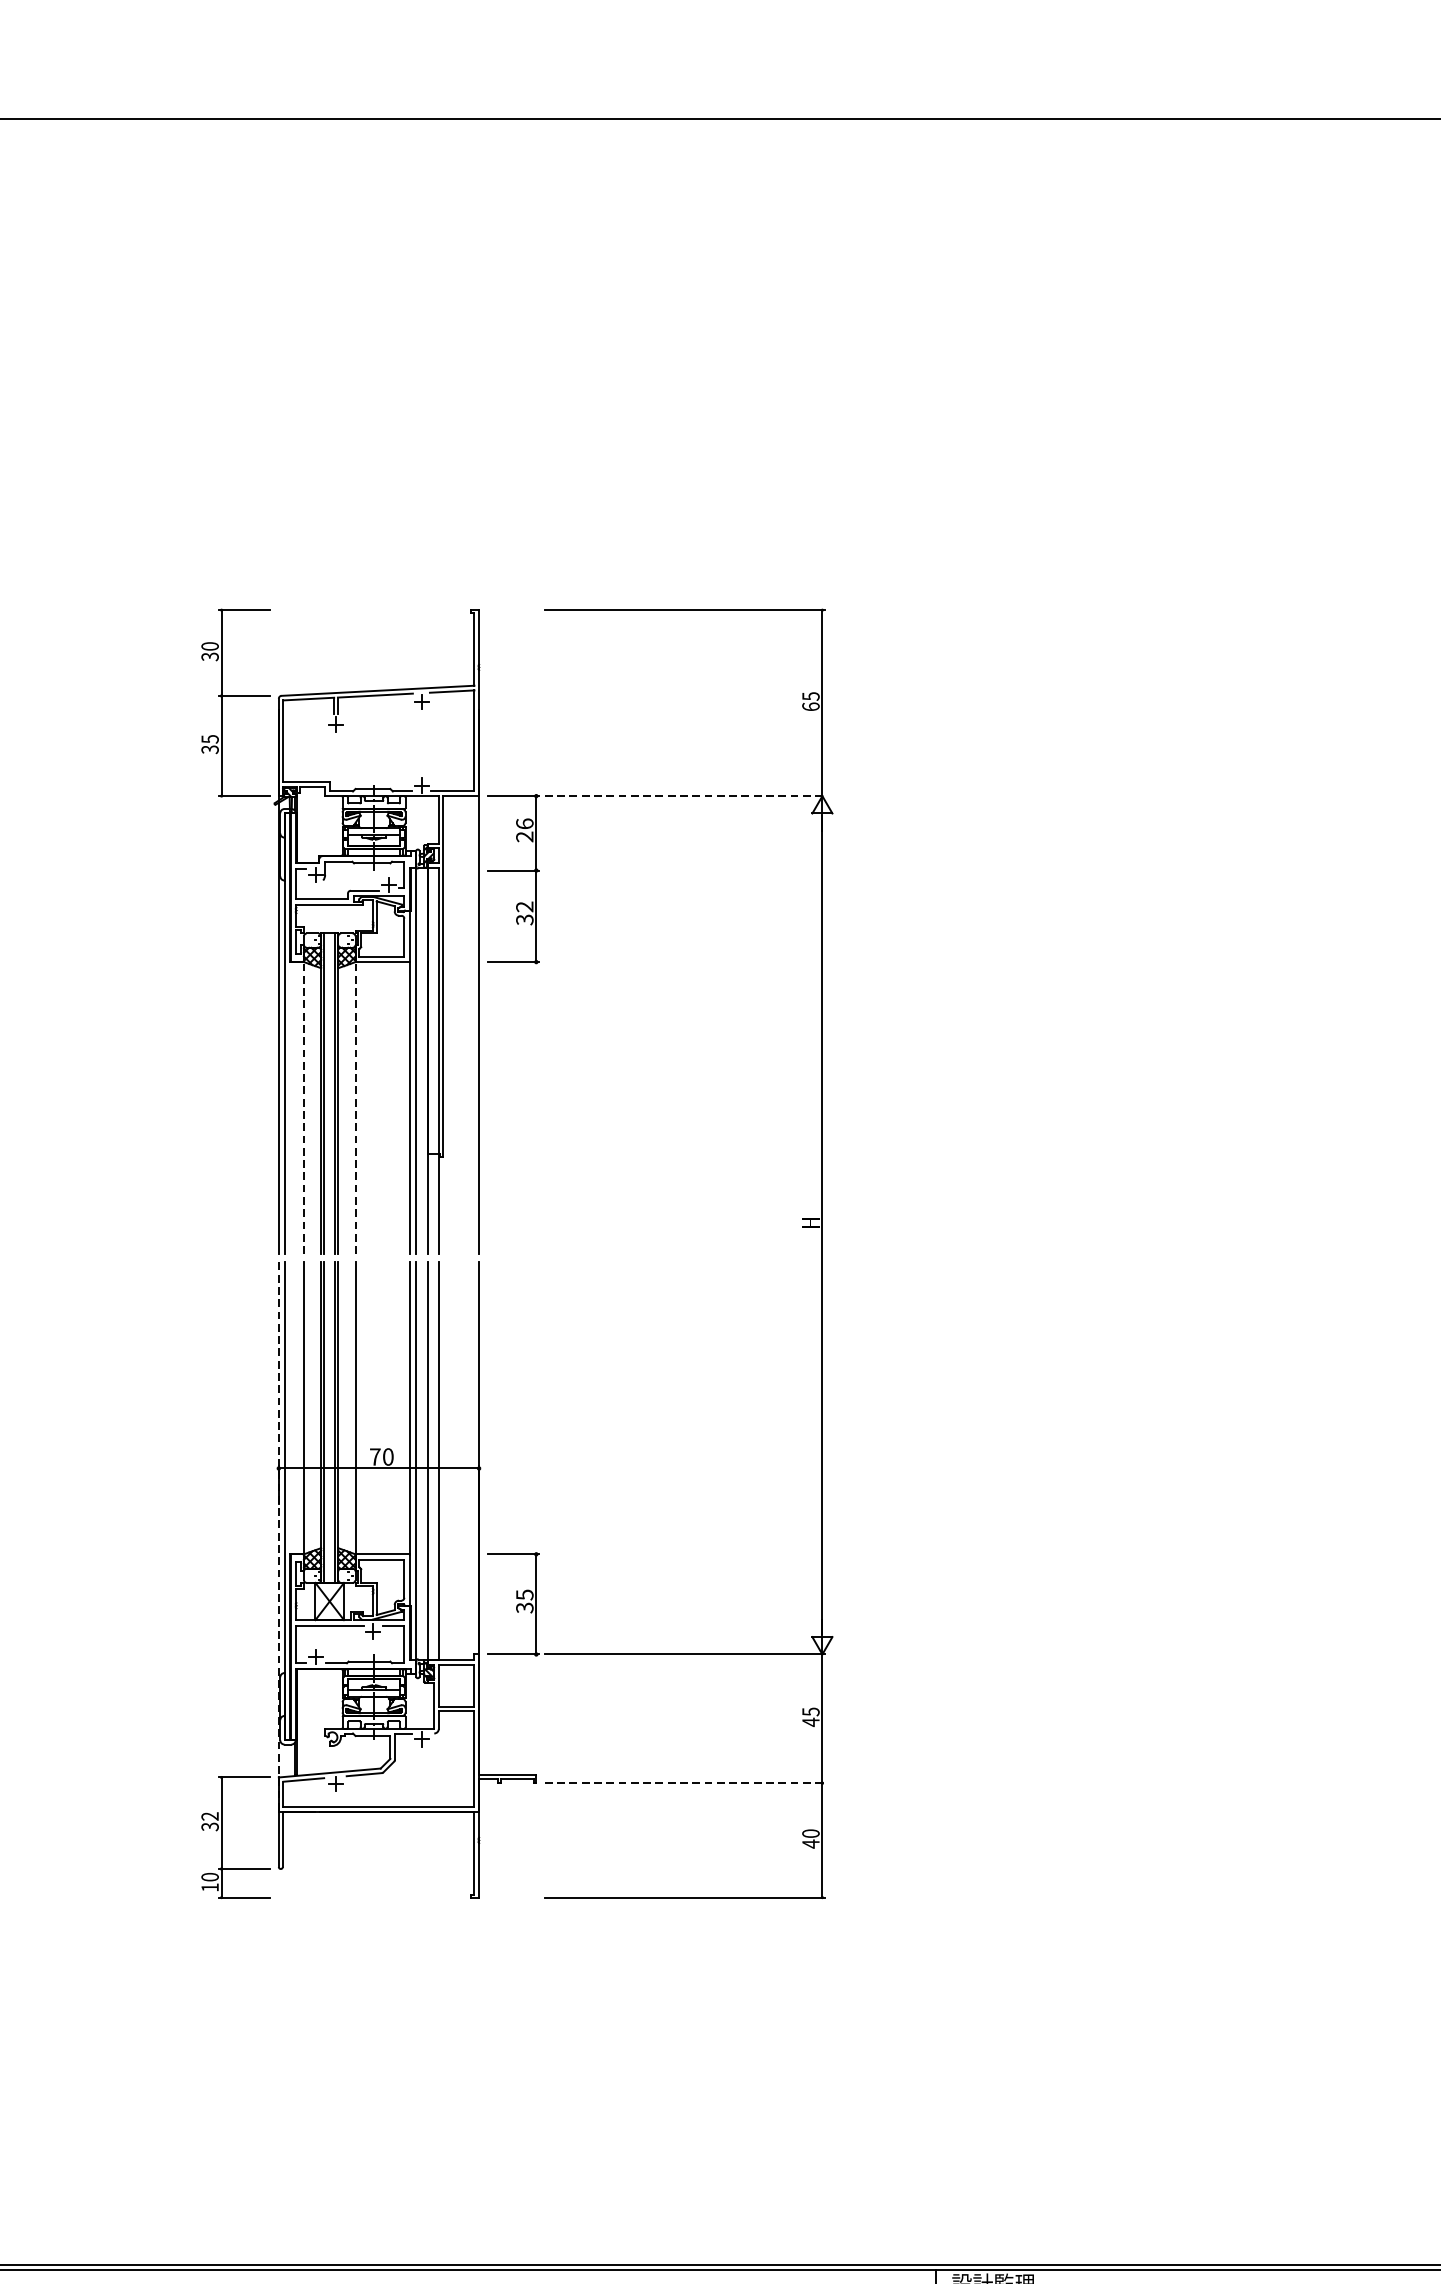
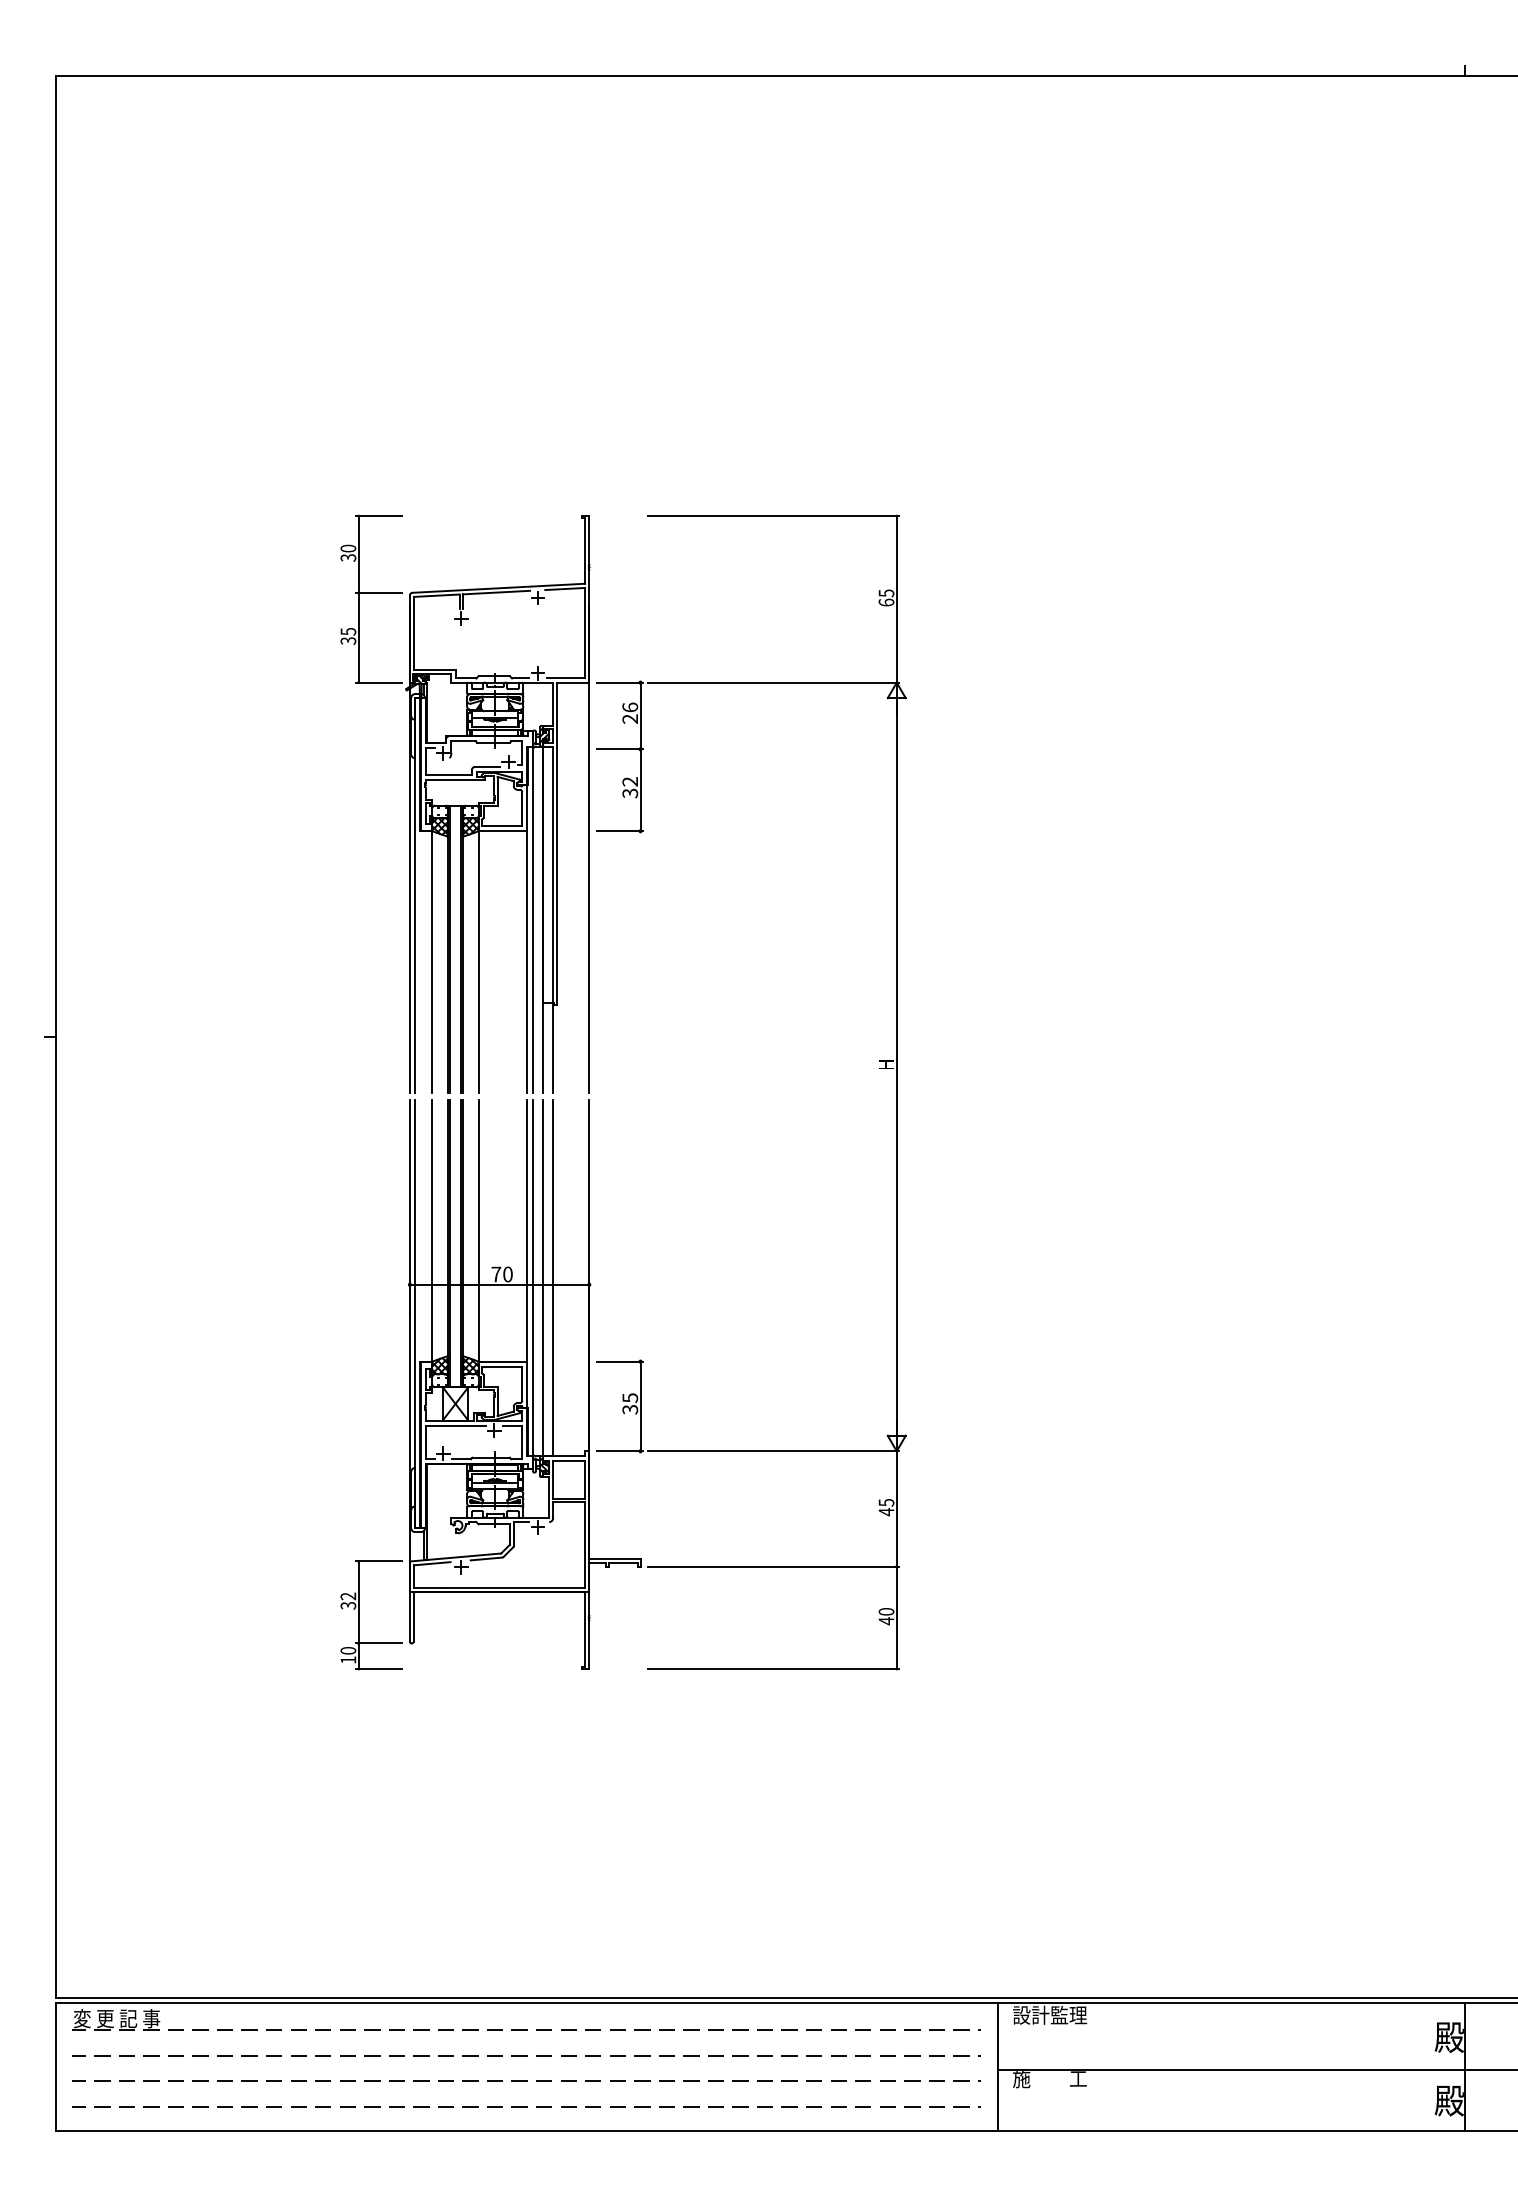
line: (684, 795) -> (773, 682), dashed -> solid
line: (355, 1106) -> (478, 960), dashed -> solid
line: (304, 1107) -> (432, 961), dashed -> solid
line: (278, 1537) -> (409, 1346), dashed -> solid
line: (684, 1783) -> (773, 1566), dashed -> solid

